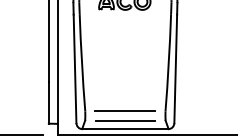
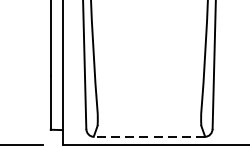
line: (124, 110) -> (148, 112), removed
line: (125, 120) -> (149, 125), removed
line: (124, 129) -> (148, 137), solid -> dashed

